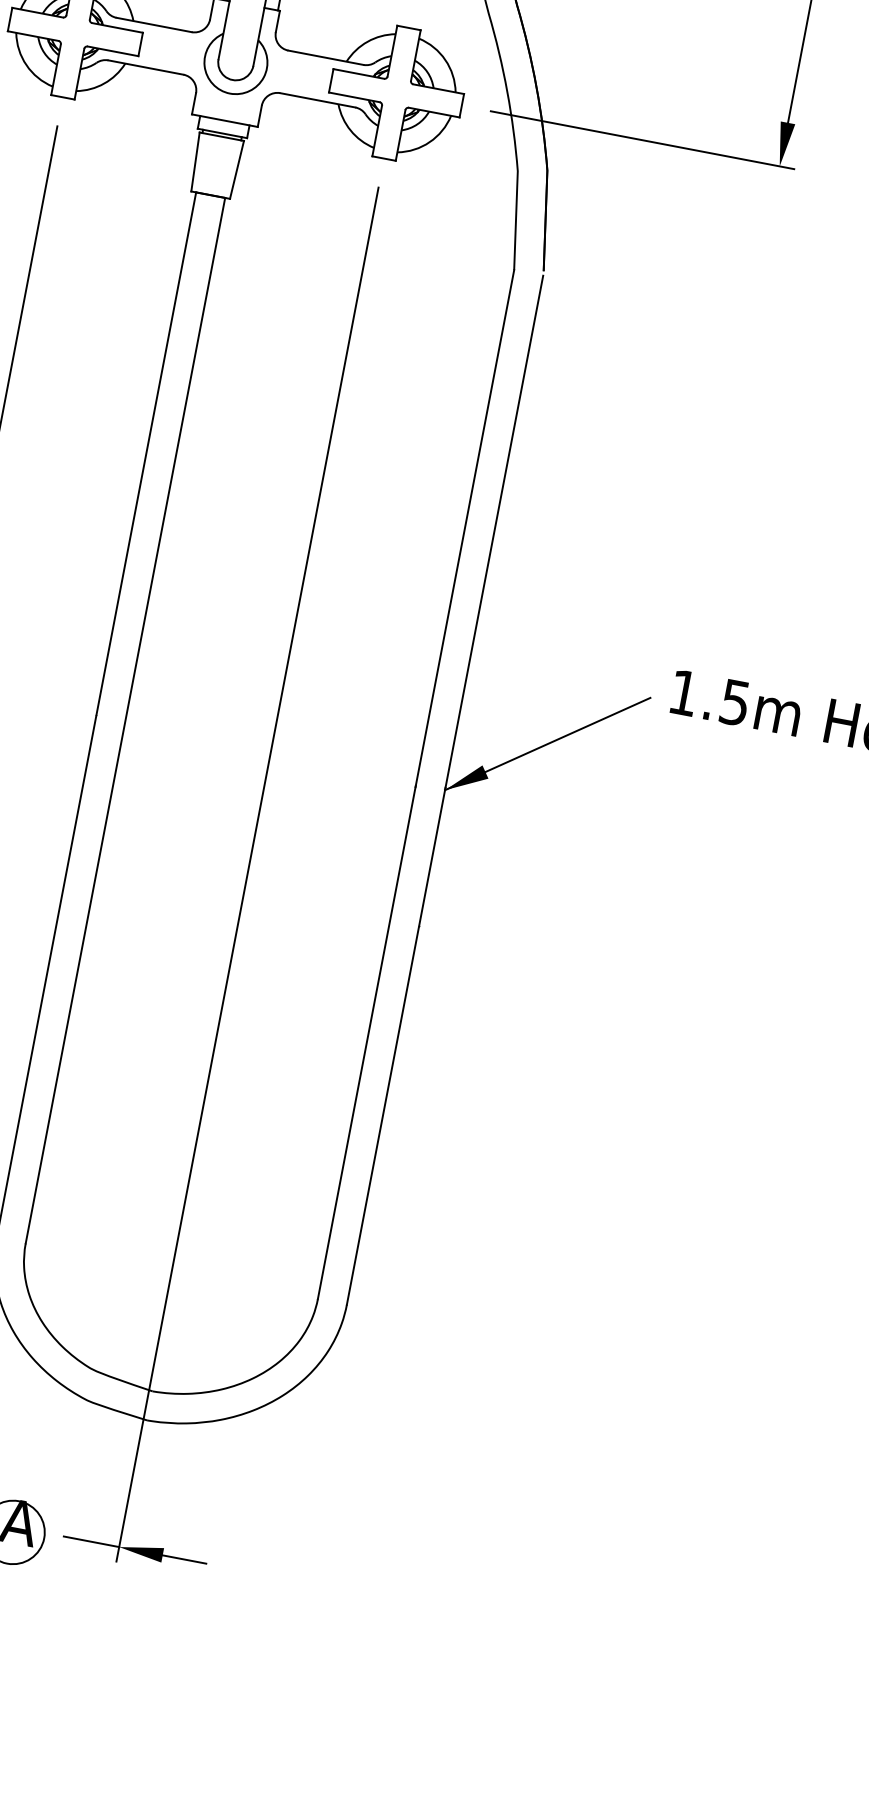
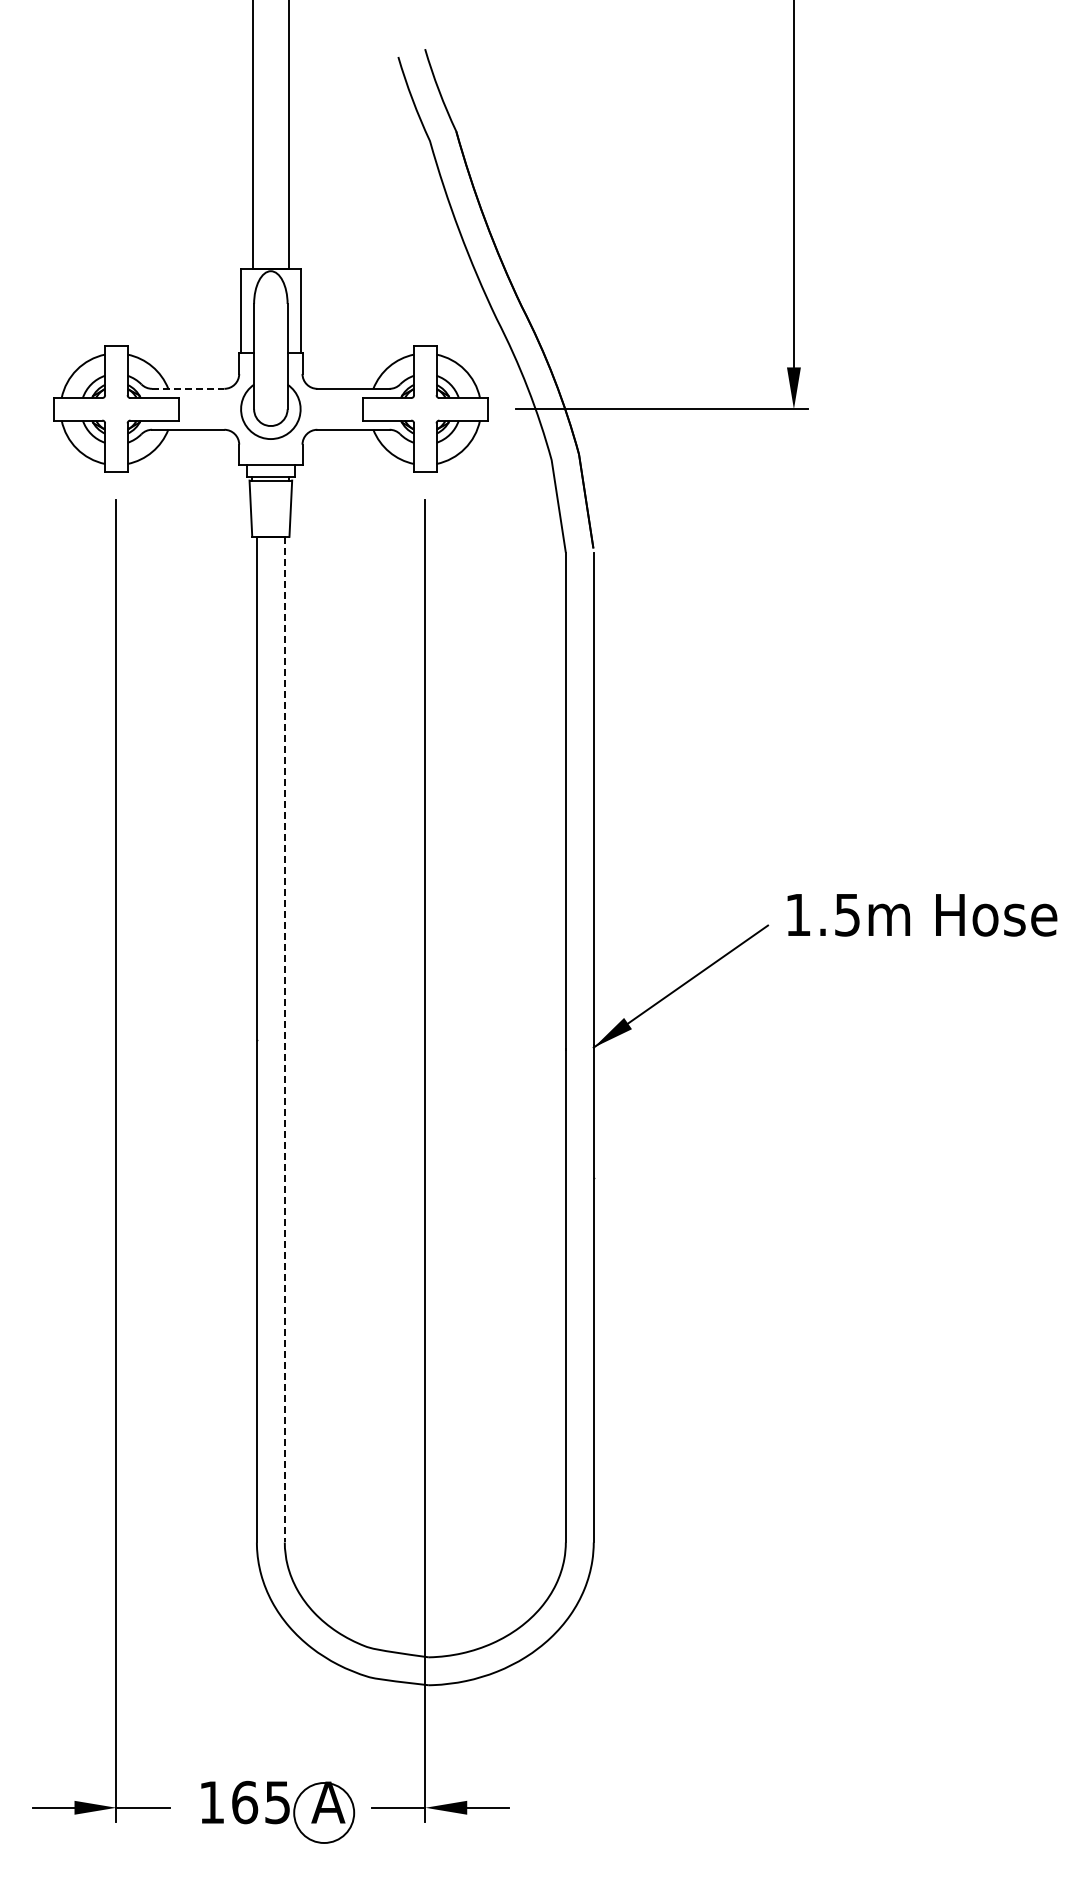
line: (154, 24) -> (188, 388), solid -> dashed
line: (125, 720) -> (284, 1039), solid -> dashed

